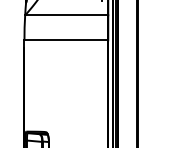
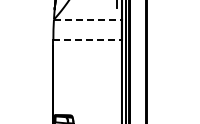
line: (67, 15) -> (88, 19), solid -> dashed
line: (67, 40) -> (88, 40), solid -> dashed

